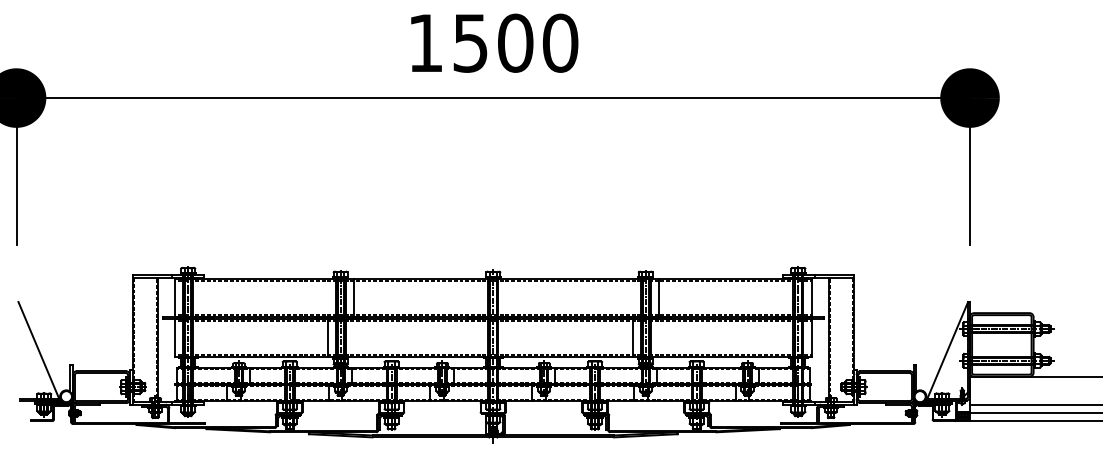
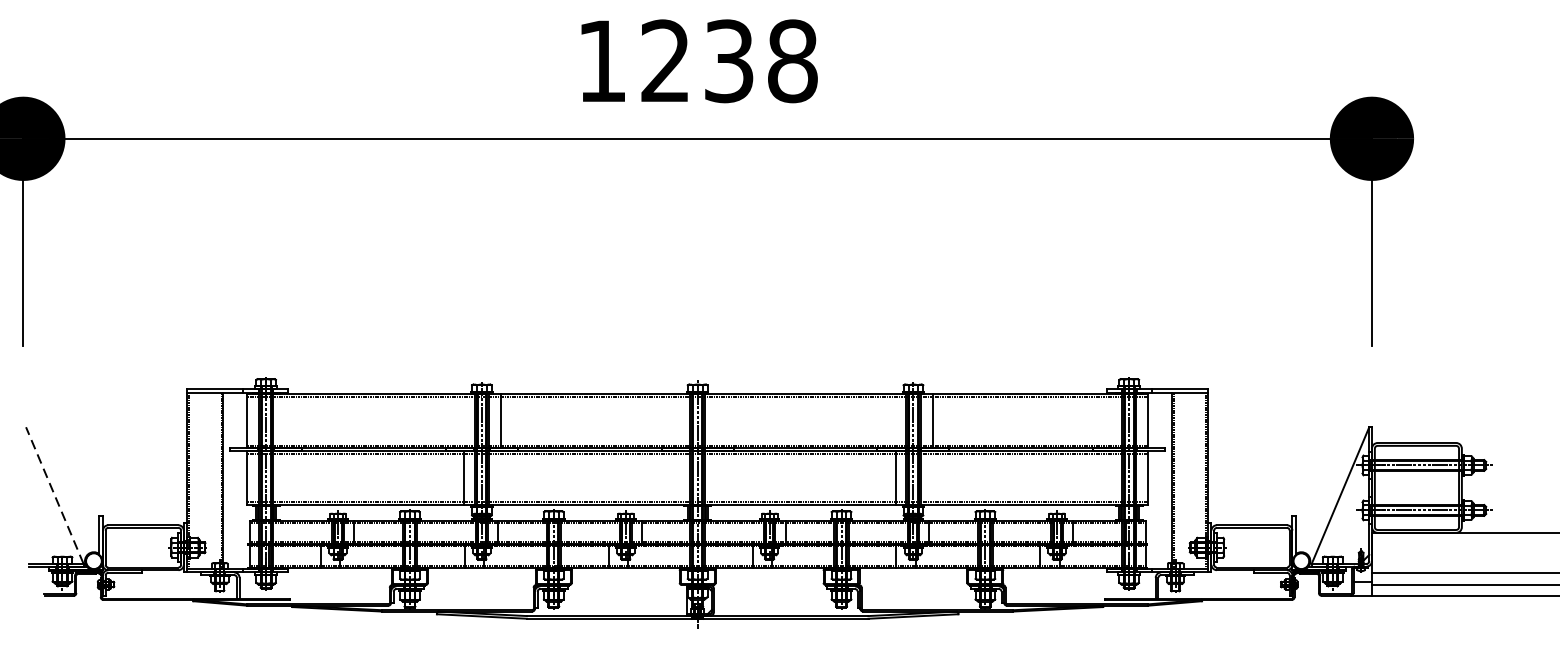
text: (515, 42) -> (729, 60), 1500 -> 1238
line: (38, 349) -> (54, 494), solid -> dashed
hatch: (963, 416) -> (1362, 589), removed

